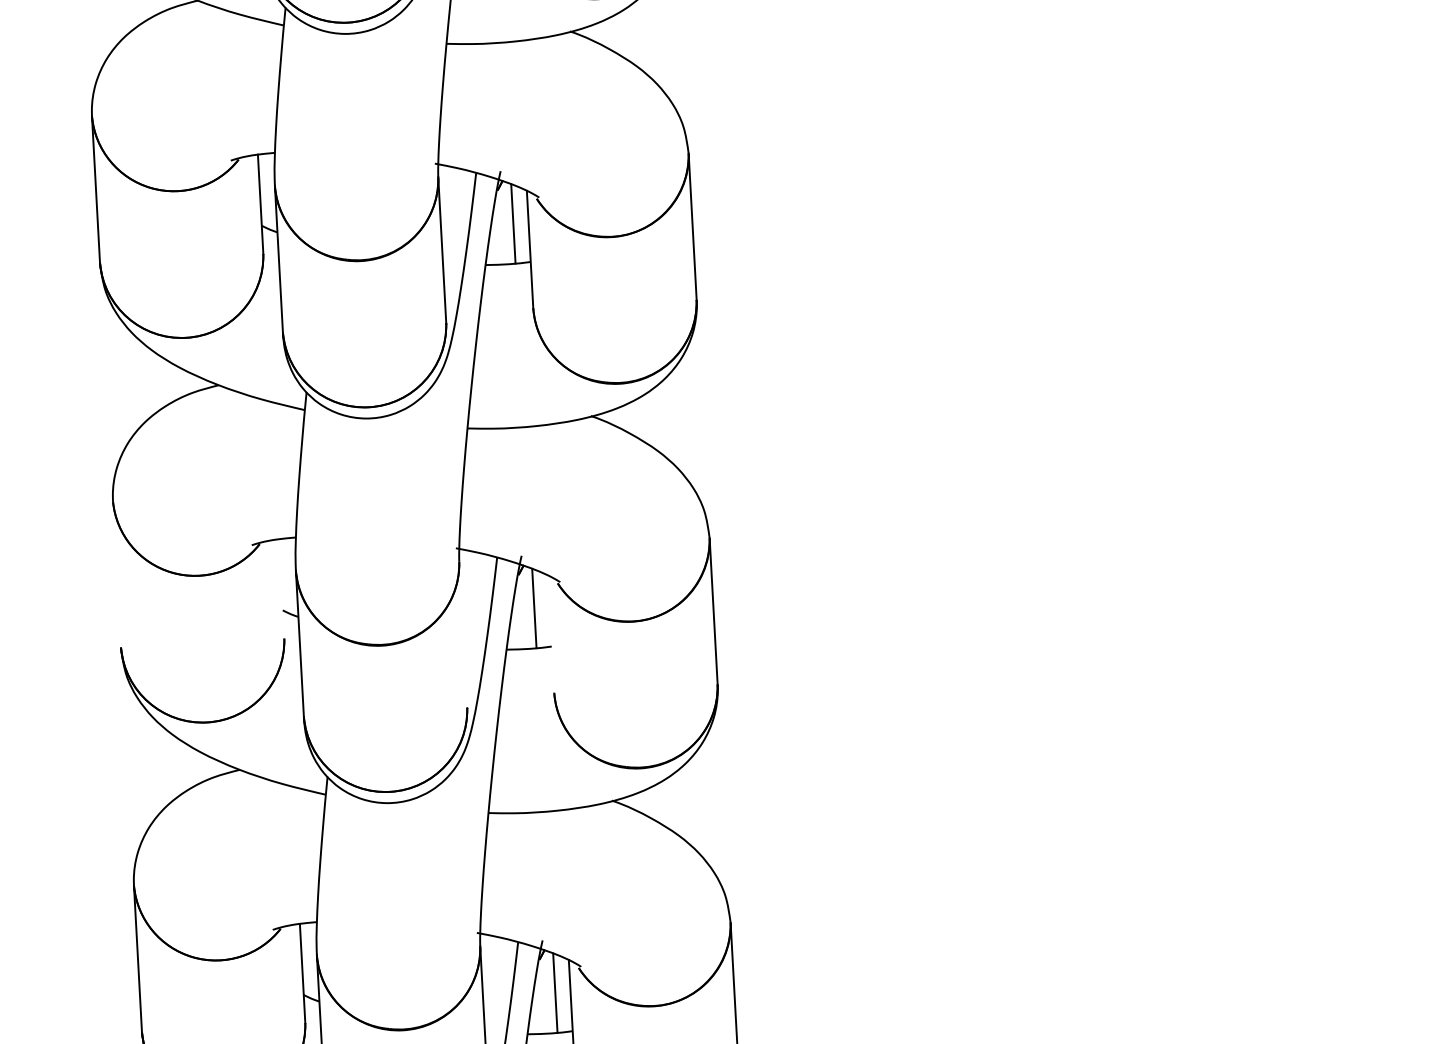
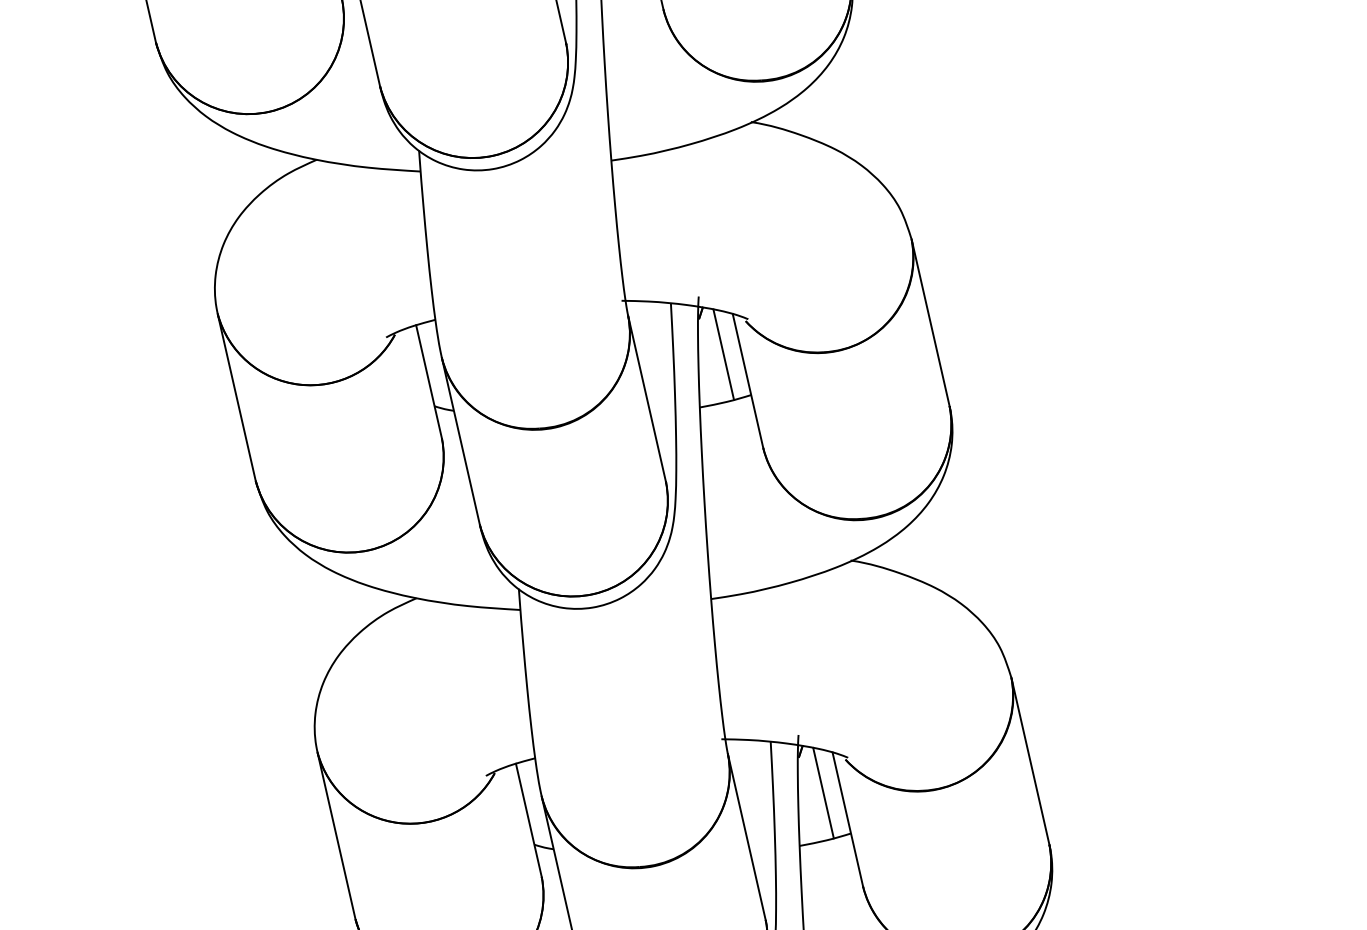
line: (116, 574) -> (236, 397), added
line: (281, 588) -> (428, 381), added
line: (463, 634) -> (647, 398), added
line: (550, 634) -> (747, 381), added

